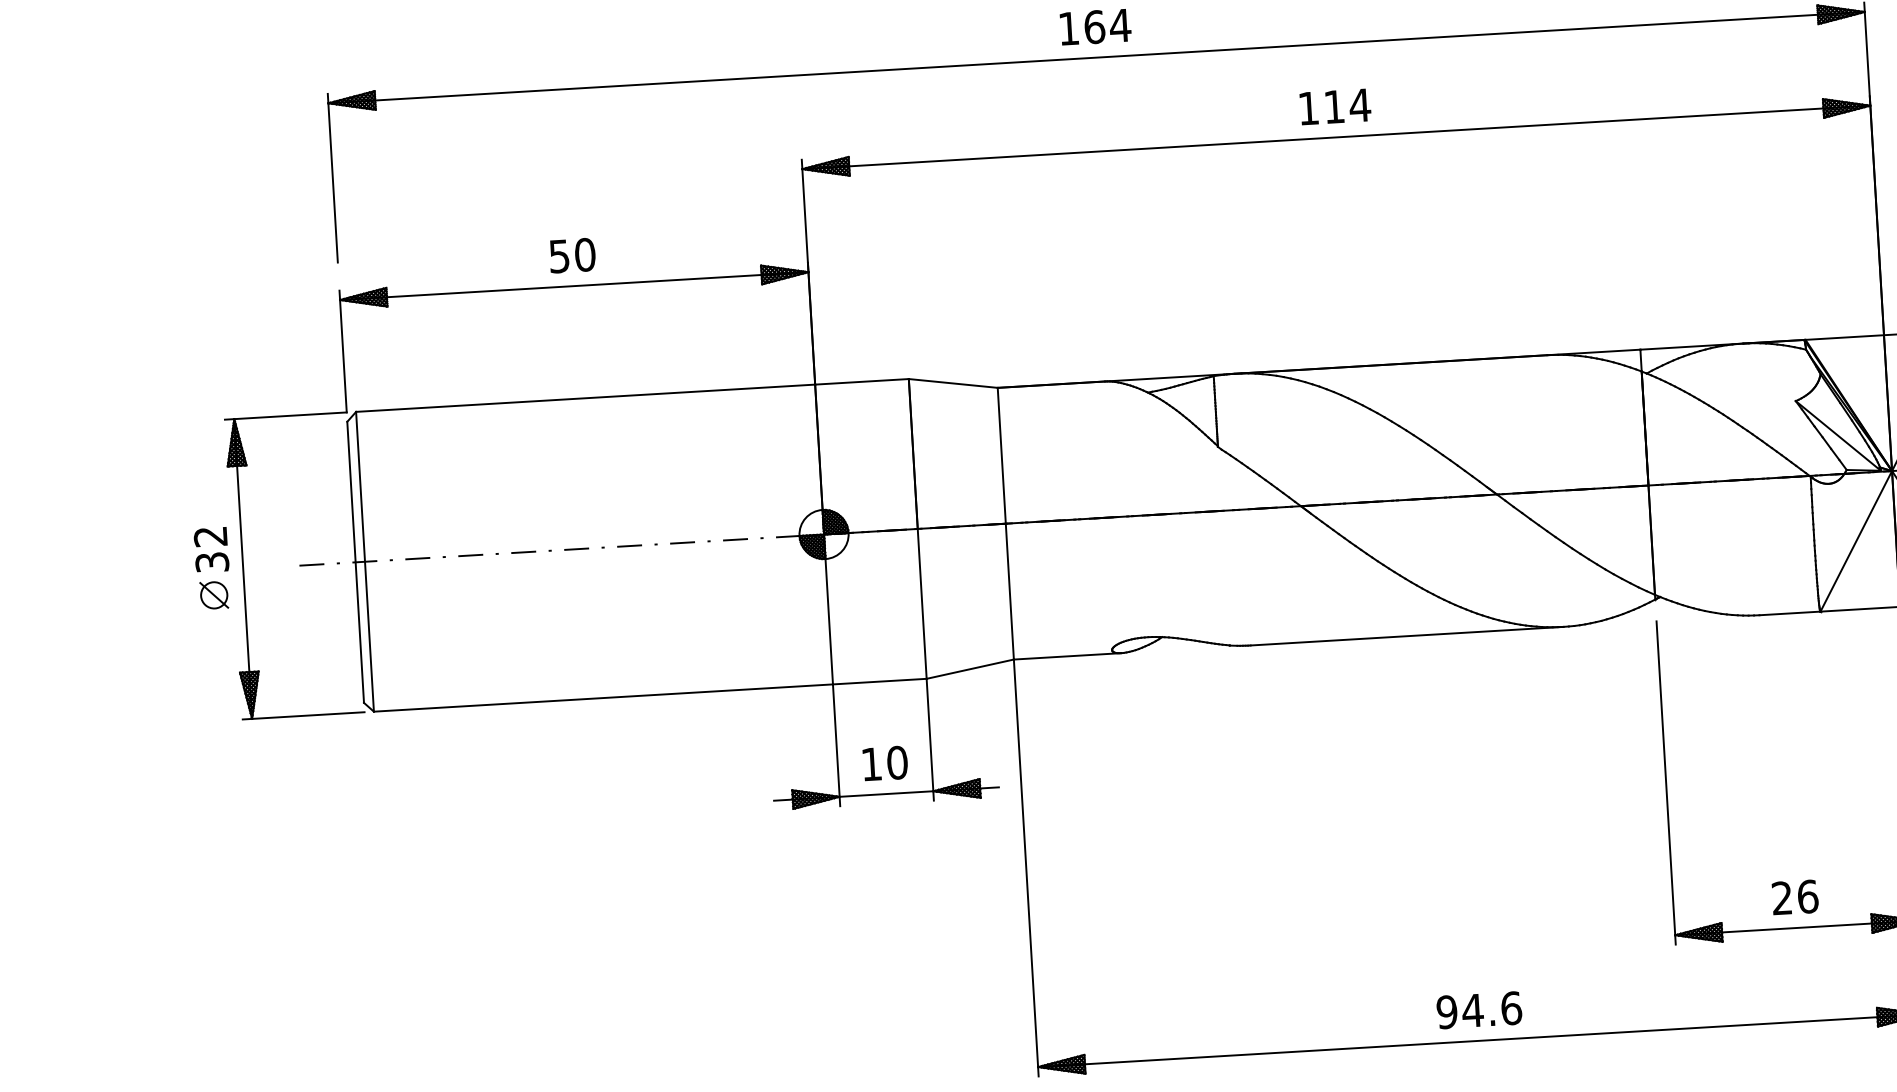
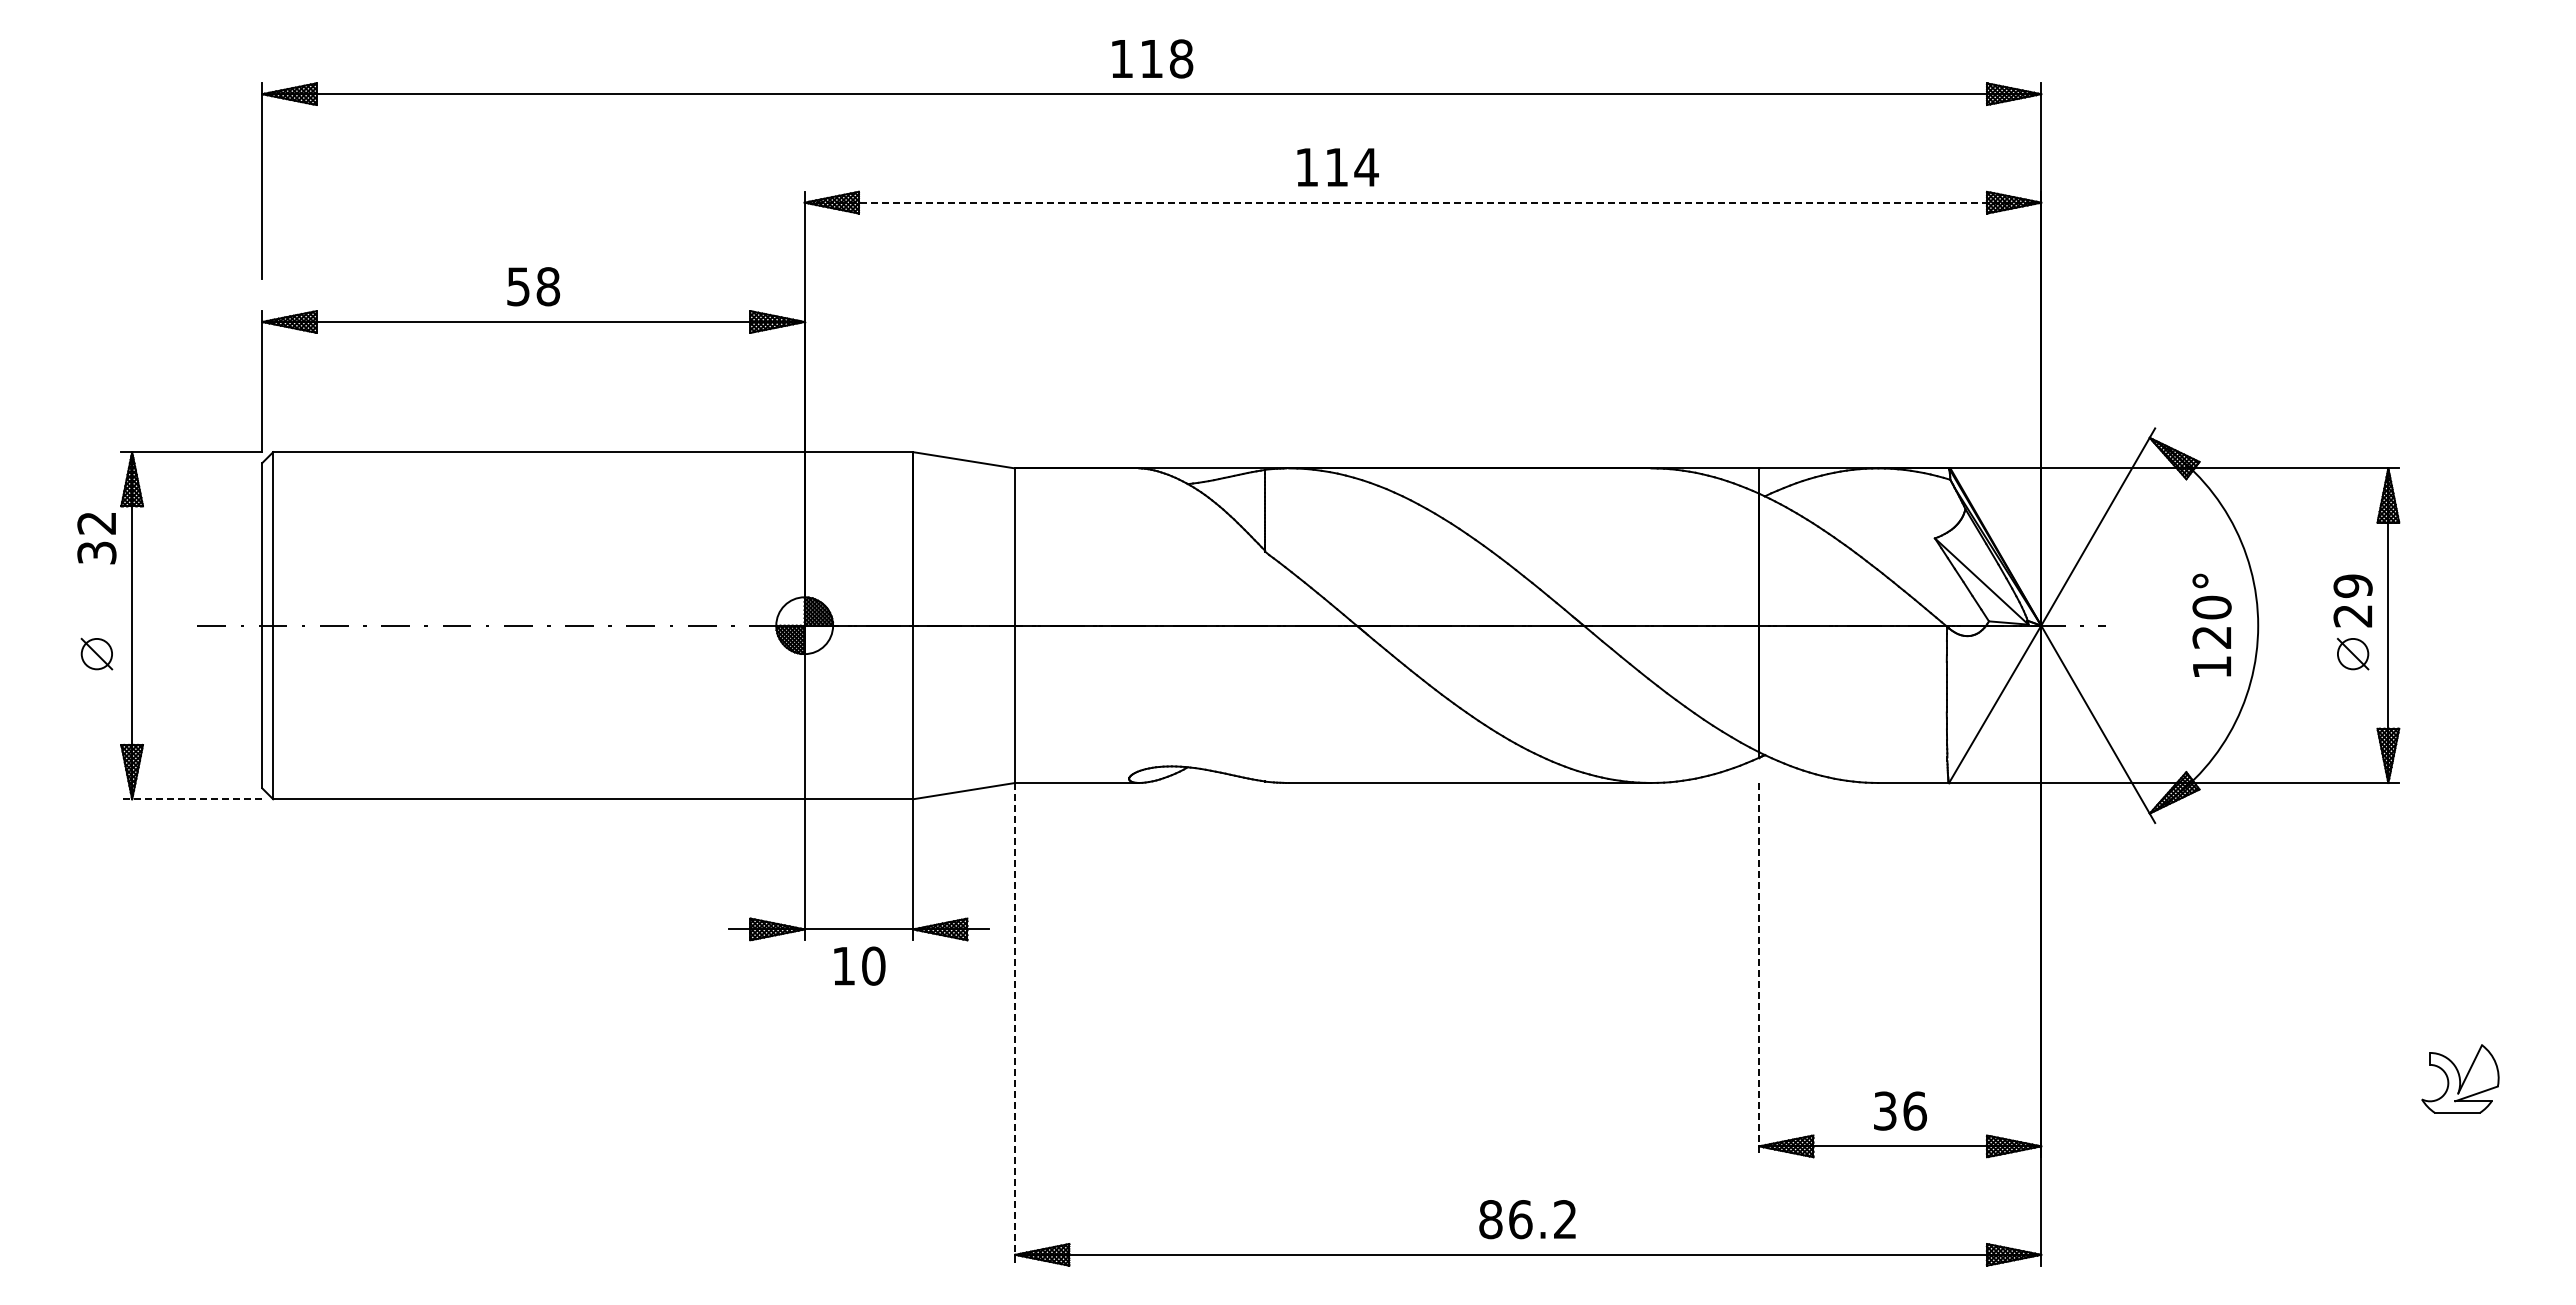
text: (1107, 26) -> (1166, 58), 164 -> 118
text: (1334, 107) -> (1337, 167), moved
line: (1336, 137) -> (1423, 202), solid -> dashed
text: (585, 254) -> (548, 286), 50 -> 58
text: (211, 549) -> (96, 538), moved
line: (303, 716) -> (191, 799), solid -> dashed
text: (885, 762) -> (859, 965), moved
line: (1666, 783) -> (1759, 970), solid -> dashed
line: (1026, 868) -> (1015, 1024), solid -> dashed
text: (1781, 897) -> (1884, 1110), 26 -> 36
text: (1479, 1010) -> (1528, 1219), 94.6 -> 86.2

